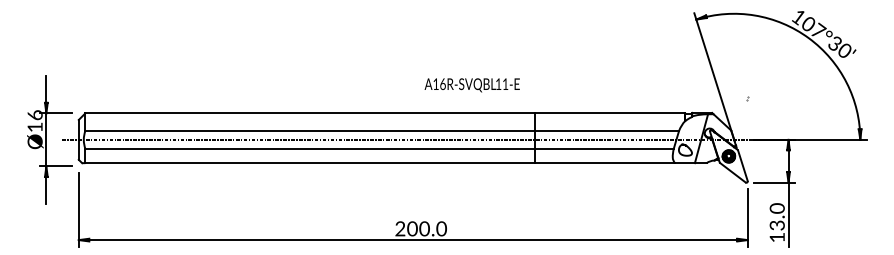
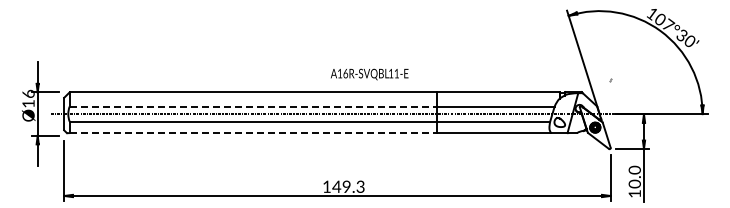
text: (472, 85) -> (369, 74), moved
line: (310, 130) -> (253, 106), solid -> dashed
line: (310, 163) -> (253, 133), solid -> dashed
text: (776, 224) -> (634, 183), 13.0 -> 10.0
text: (420, 228) -> (343, 186), 200.0 -> 149.3

